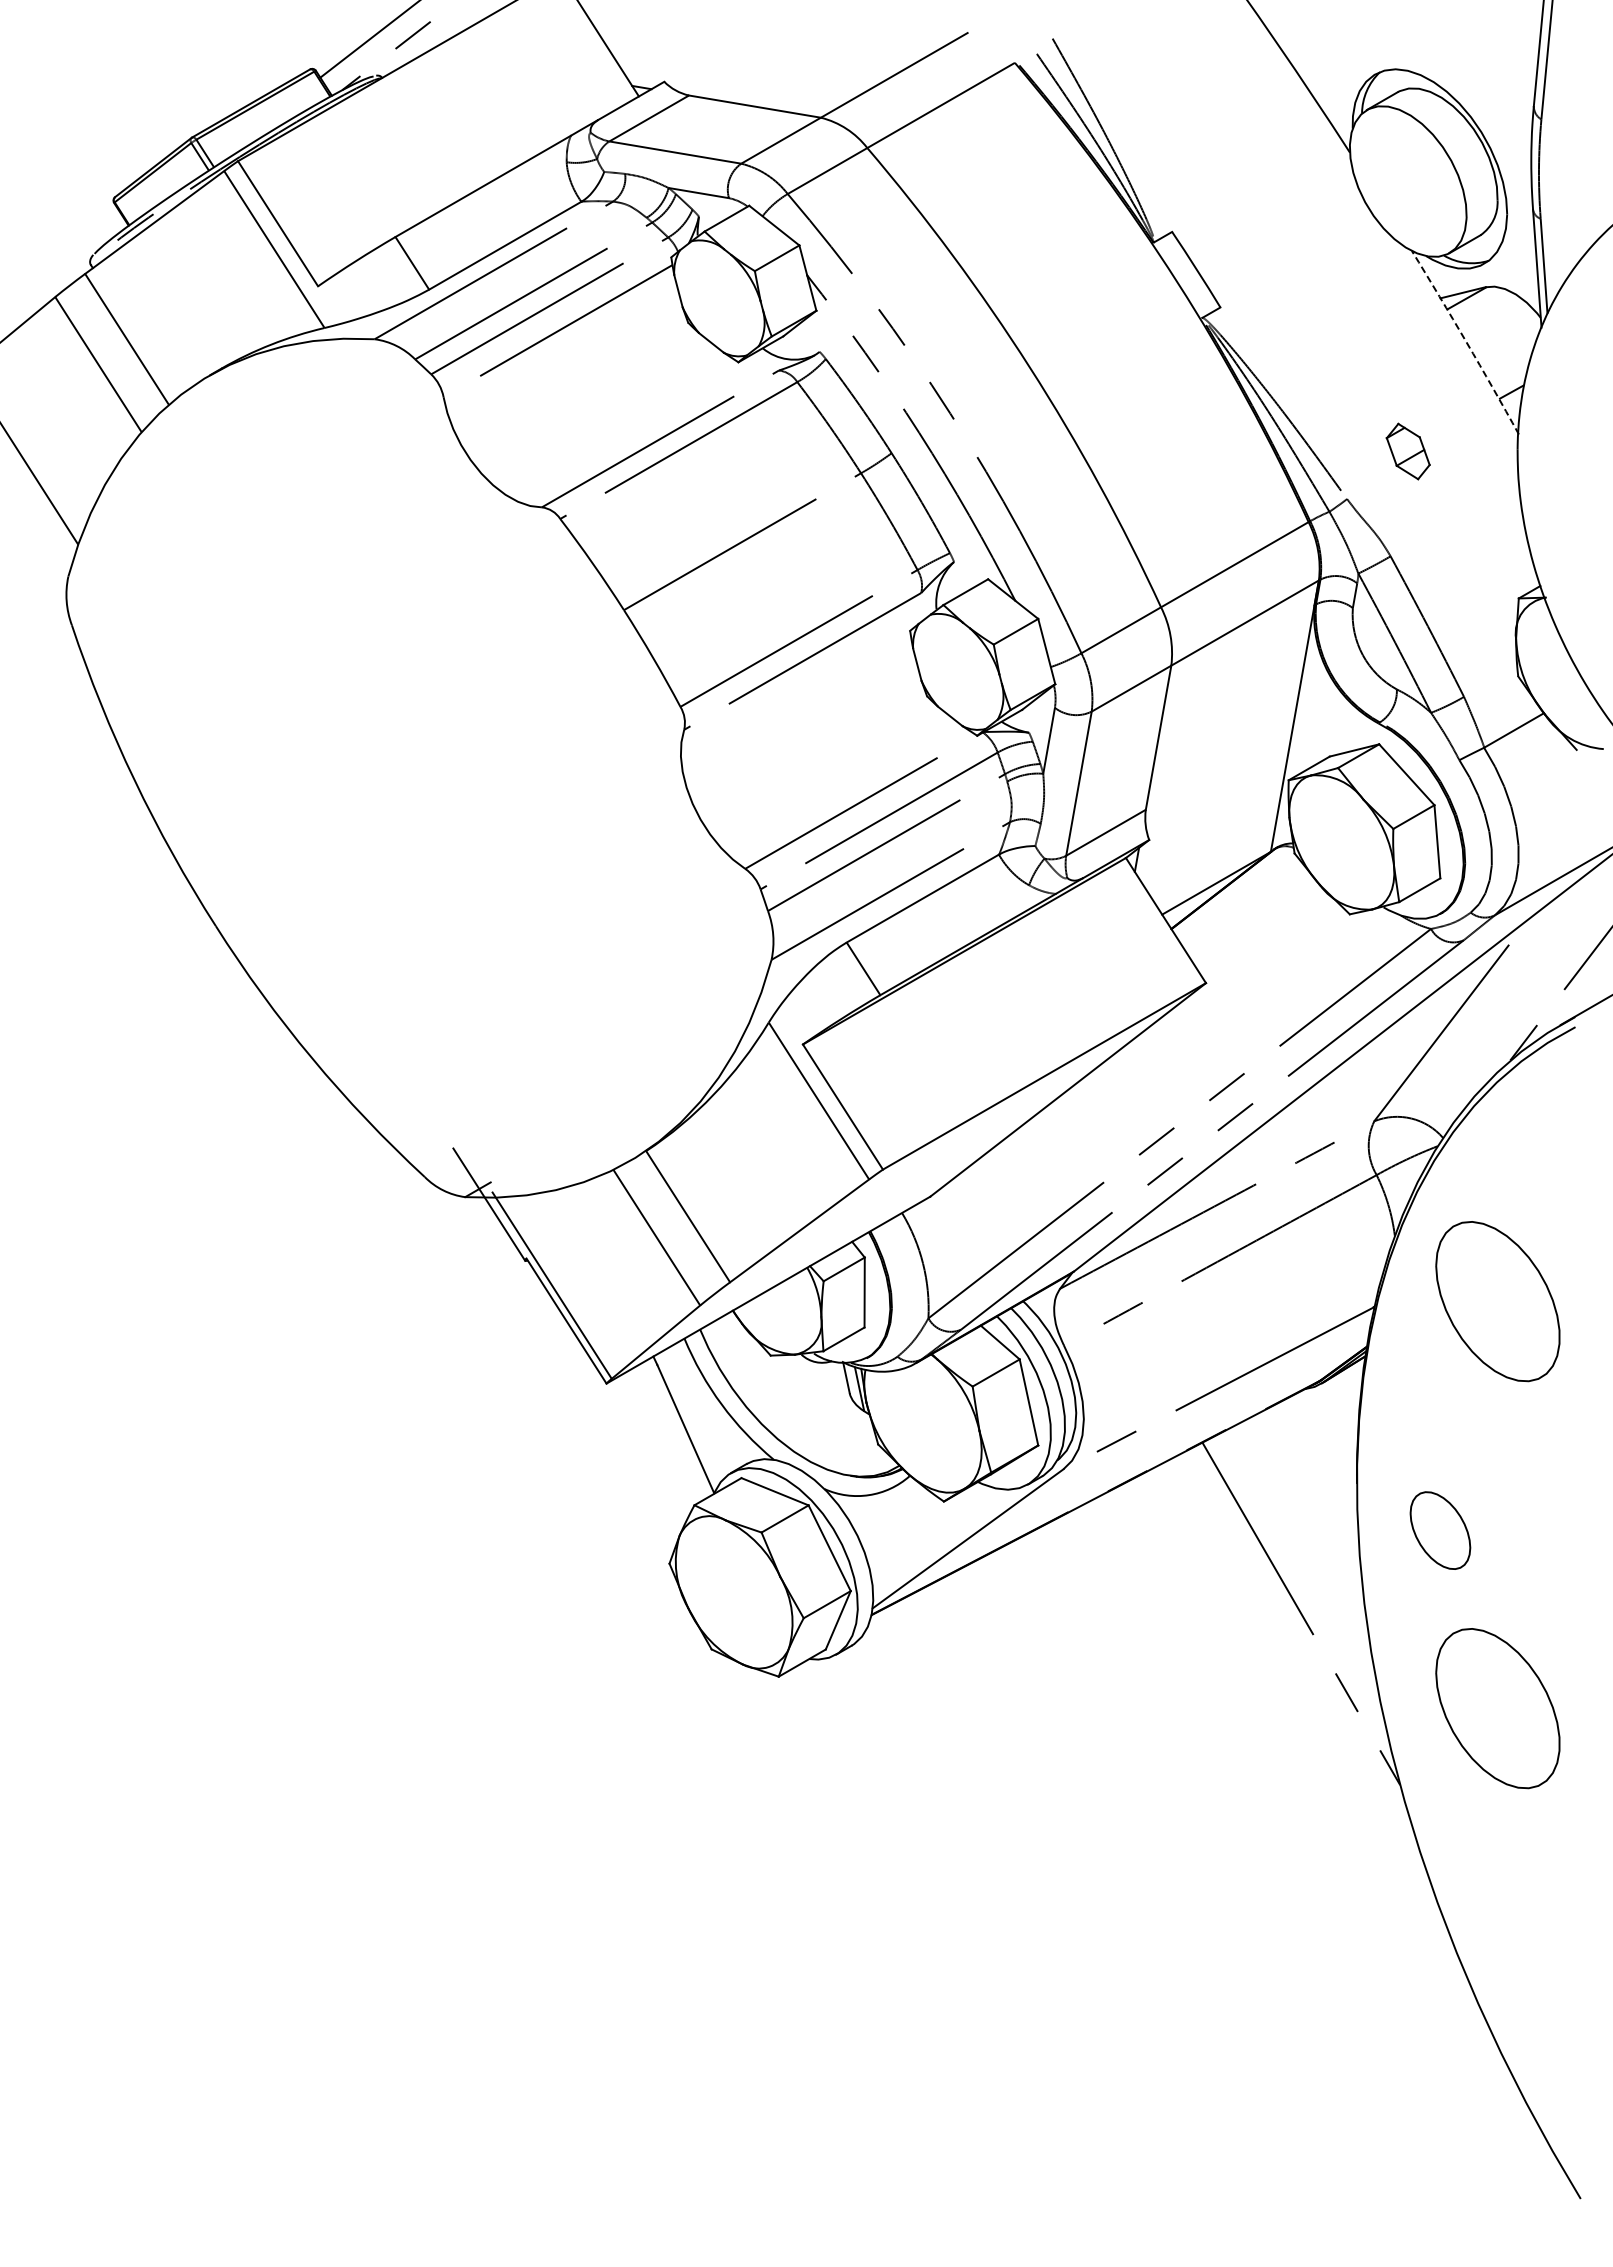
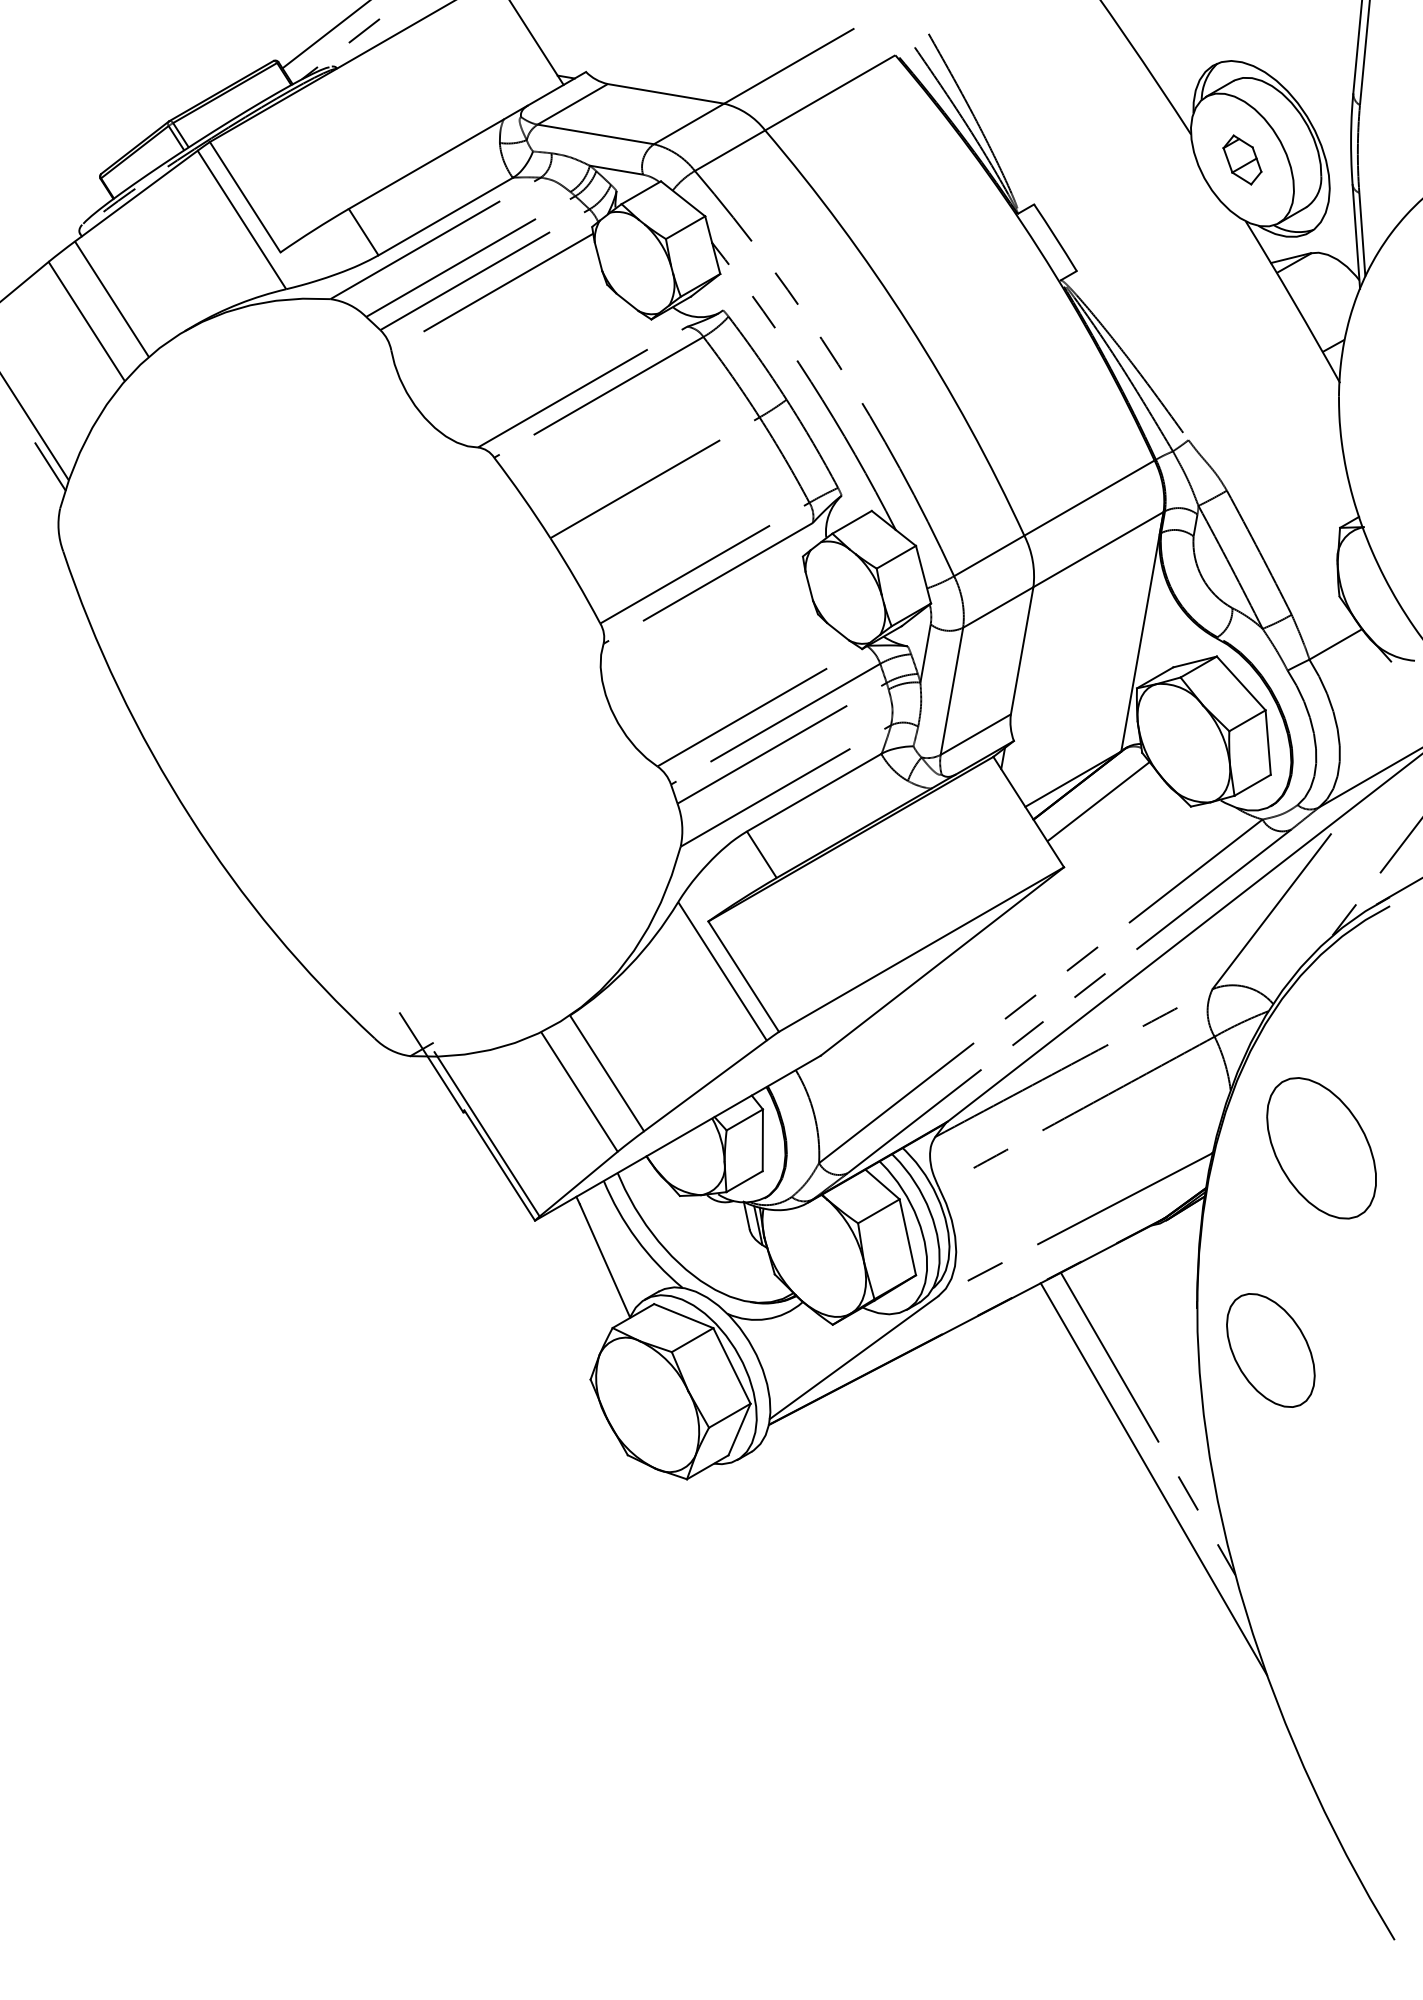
arc: (1466, 342) -> (1293, 302), dashed -> solid
part: (1407, 451) -> (1241, 159), moved
line: (57, 528) -> (50, 466), added
line: (1245, 908) -> (1098, 801), added
part: (1440, 1530) -> (1270, 1350), size x1.67
line: (1307, 1676) -> (1153, 1479), added
part: (1497, 1708) -> (1321, 1507), removed

